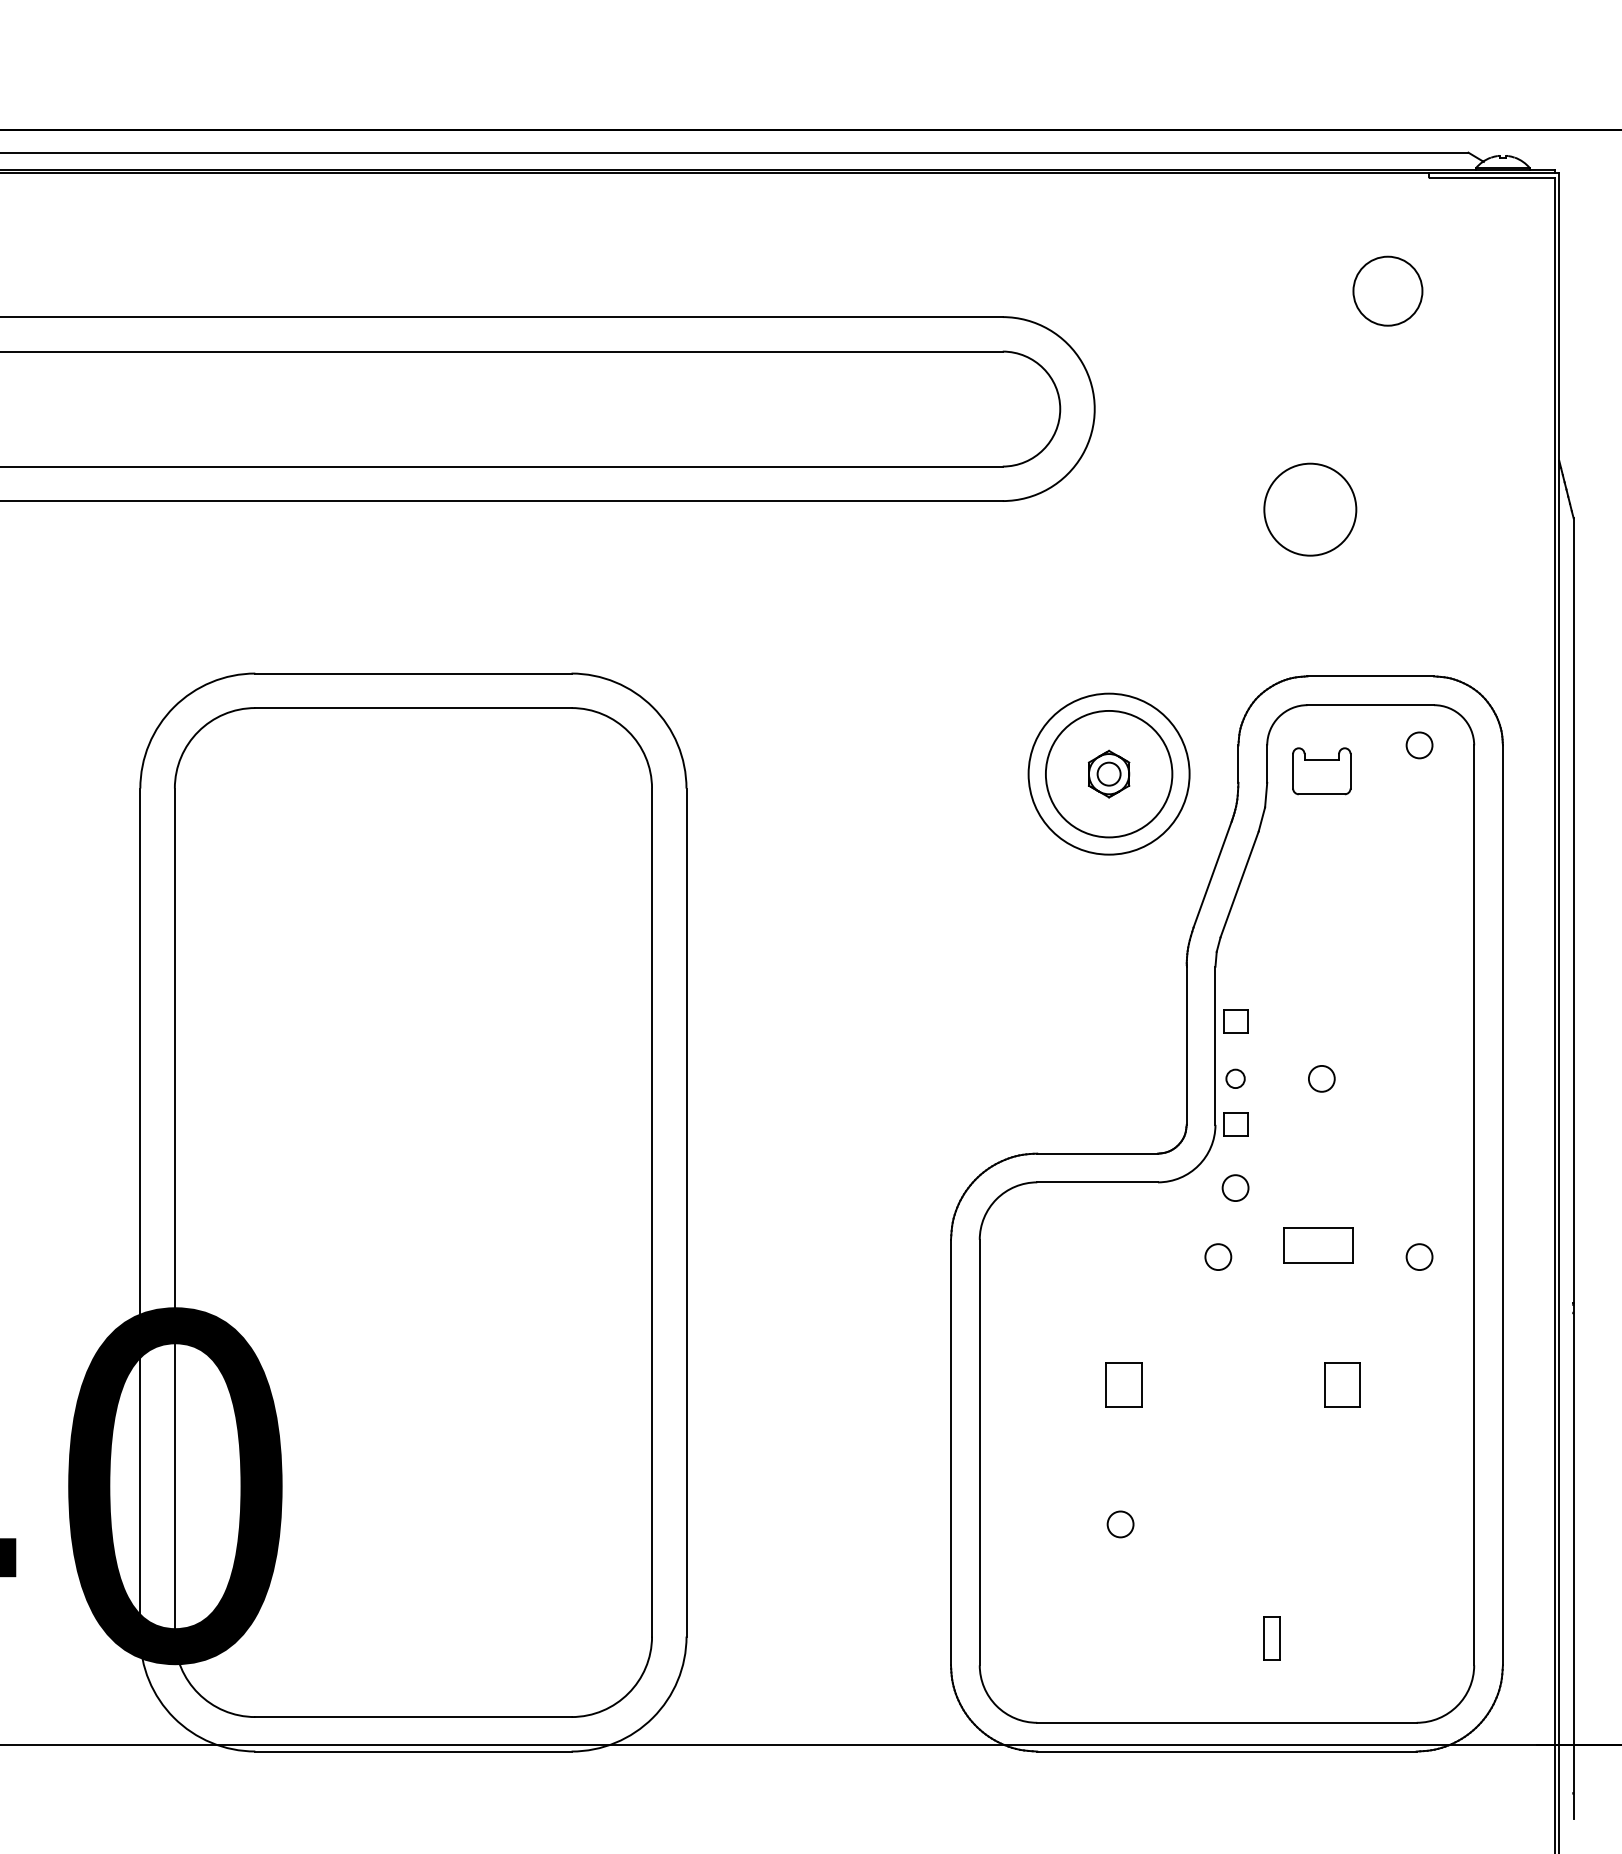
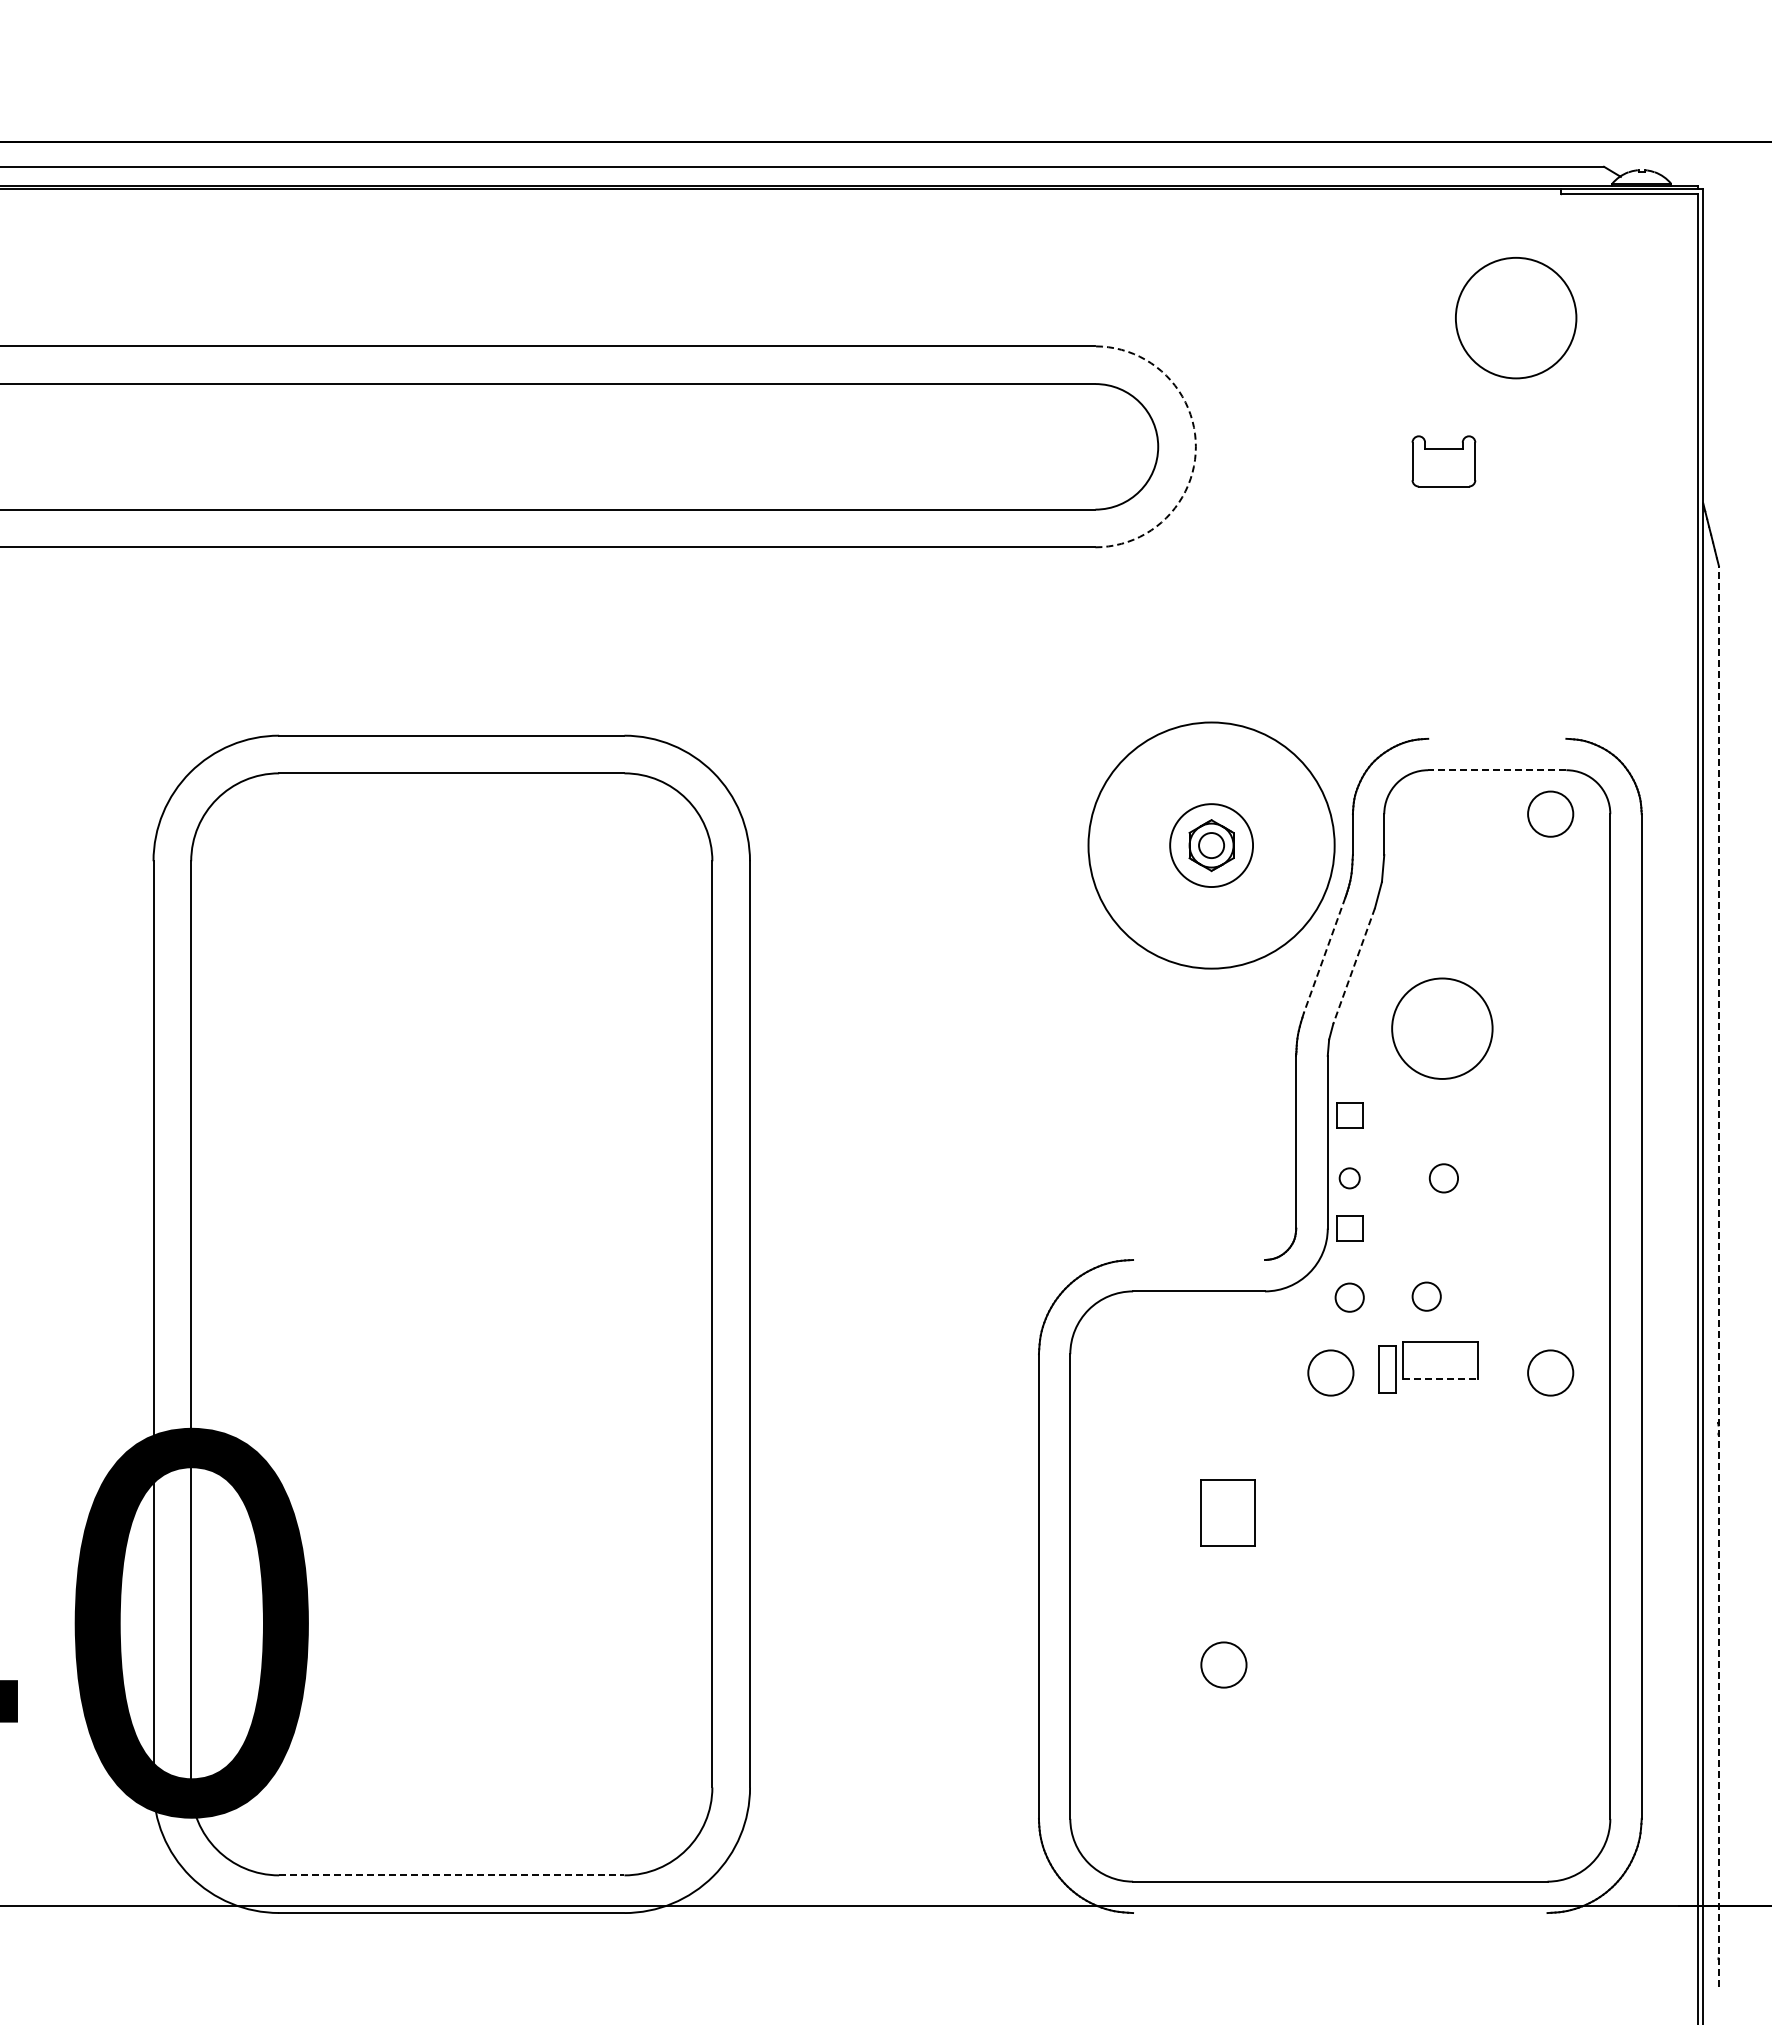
circle: (1387, 290) -> (1515, 317), size x1.6
arc: (1094, 408) -> (1195, 446), solid -> dashed
circle: (1310, 509) -> (1442, 1028), moved
line: (1370, 676) -> (1497, 738), removed
line: (1369, 705) -> (1496, 770), solid -> dashed
circle: (1419, 745) -> (1550, 814), size x1.6
part: (1321, 771) -> (1443, 461), moved
circle: (1109, 774) -> (1211, 845), size x0.6
circle: (1109, 774) -> (1211, 845), size x1.4
line: (1212, 874) -> (1324, 955), solid -> dashed
line: (1239, 884) -> (1354, 966), solid -> dashed
line: (1097, 1154) -> (1198, 1260), removed
line: (1573, 1168) -> (1718, 1276), solid -> dashed
circle: (1305, 1187) -> (1426, 1296), added
circle: (1217, 1256) -> (1330, 1372), size x1.6
circle: (1419, 1256) -> (1550, 1372), size x1.6
line: (1318, 1263) -> (1440, 1379), solid -> dashed
part: (1123, 1384) -> (1227, 1512), size x1.4
part: (1342, 1384) -> (1466, 1512), removed
circle: (1120, 1523) -> (1224, 1664), size x1.6
part: (1272, 1638) -> (1387, 1369), moved
line: (413, 1717) -> (451, 1875), solid -> dashed
line: (1227, 1751) -> (1340, 1913), removed

